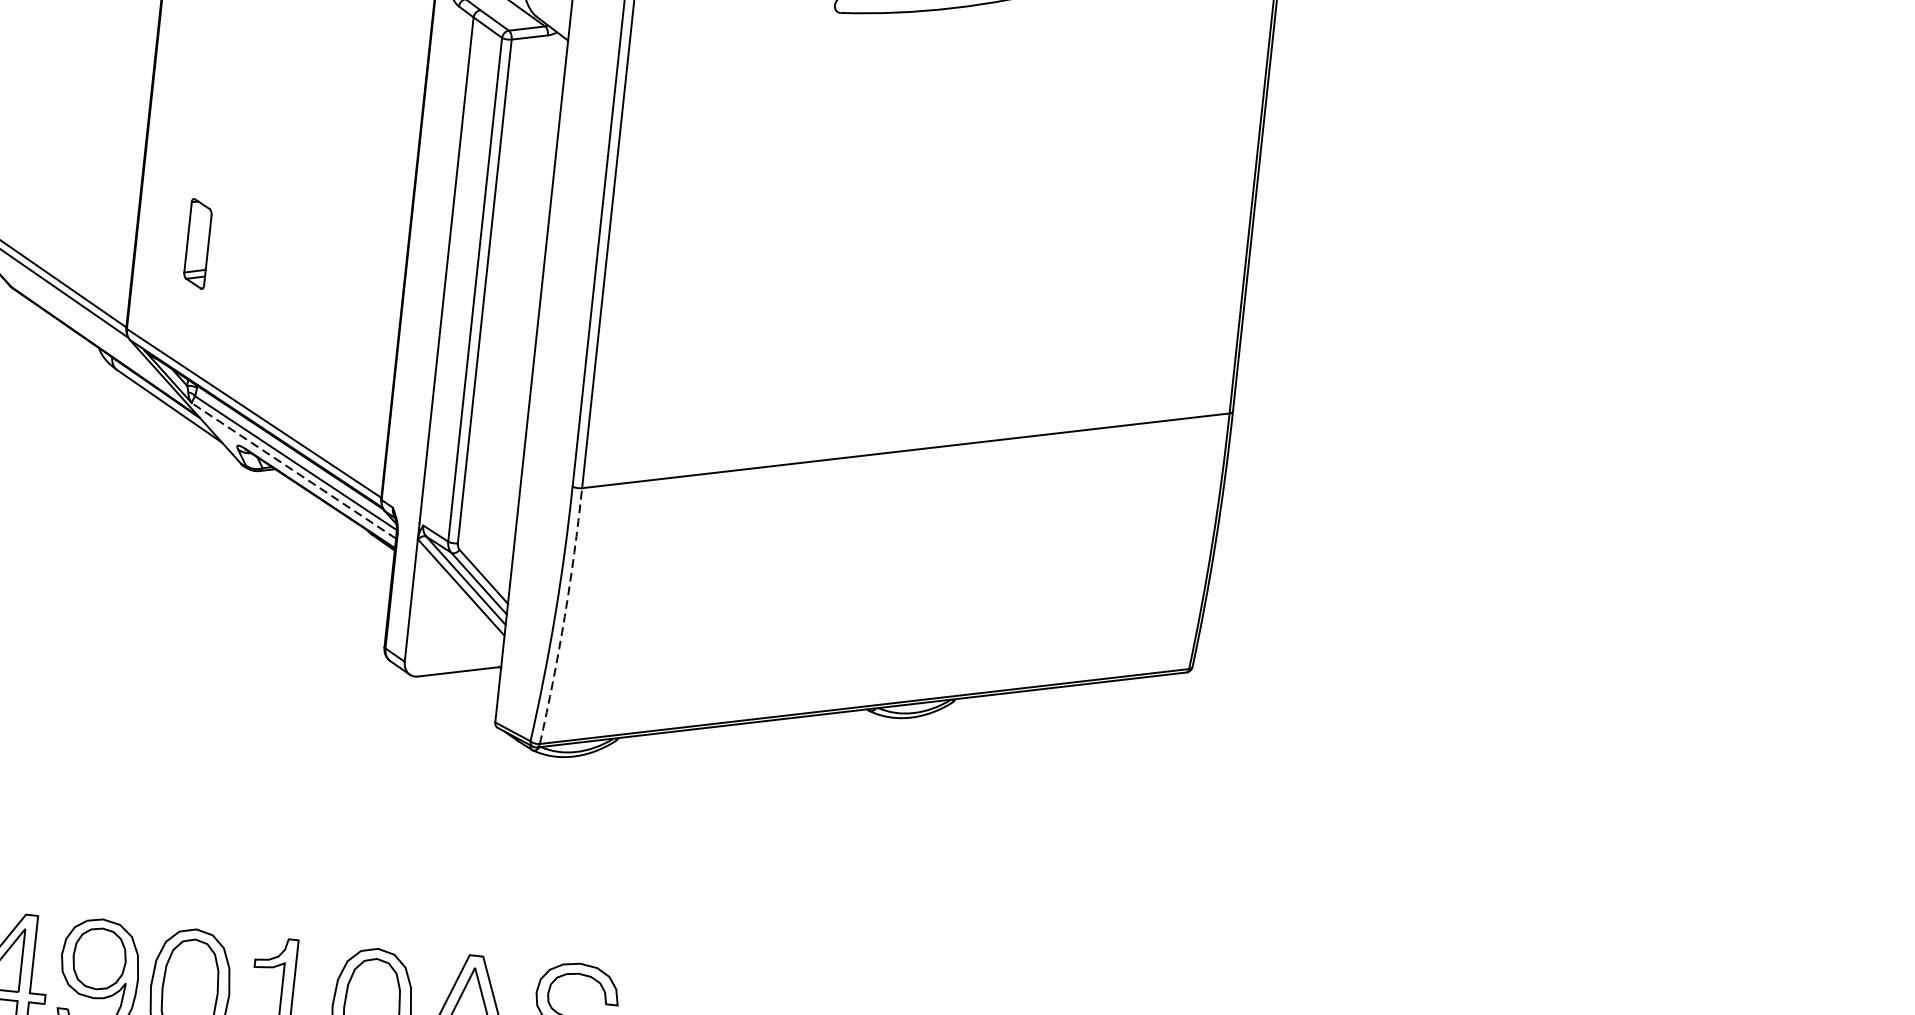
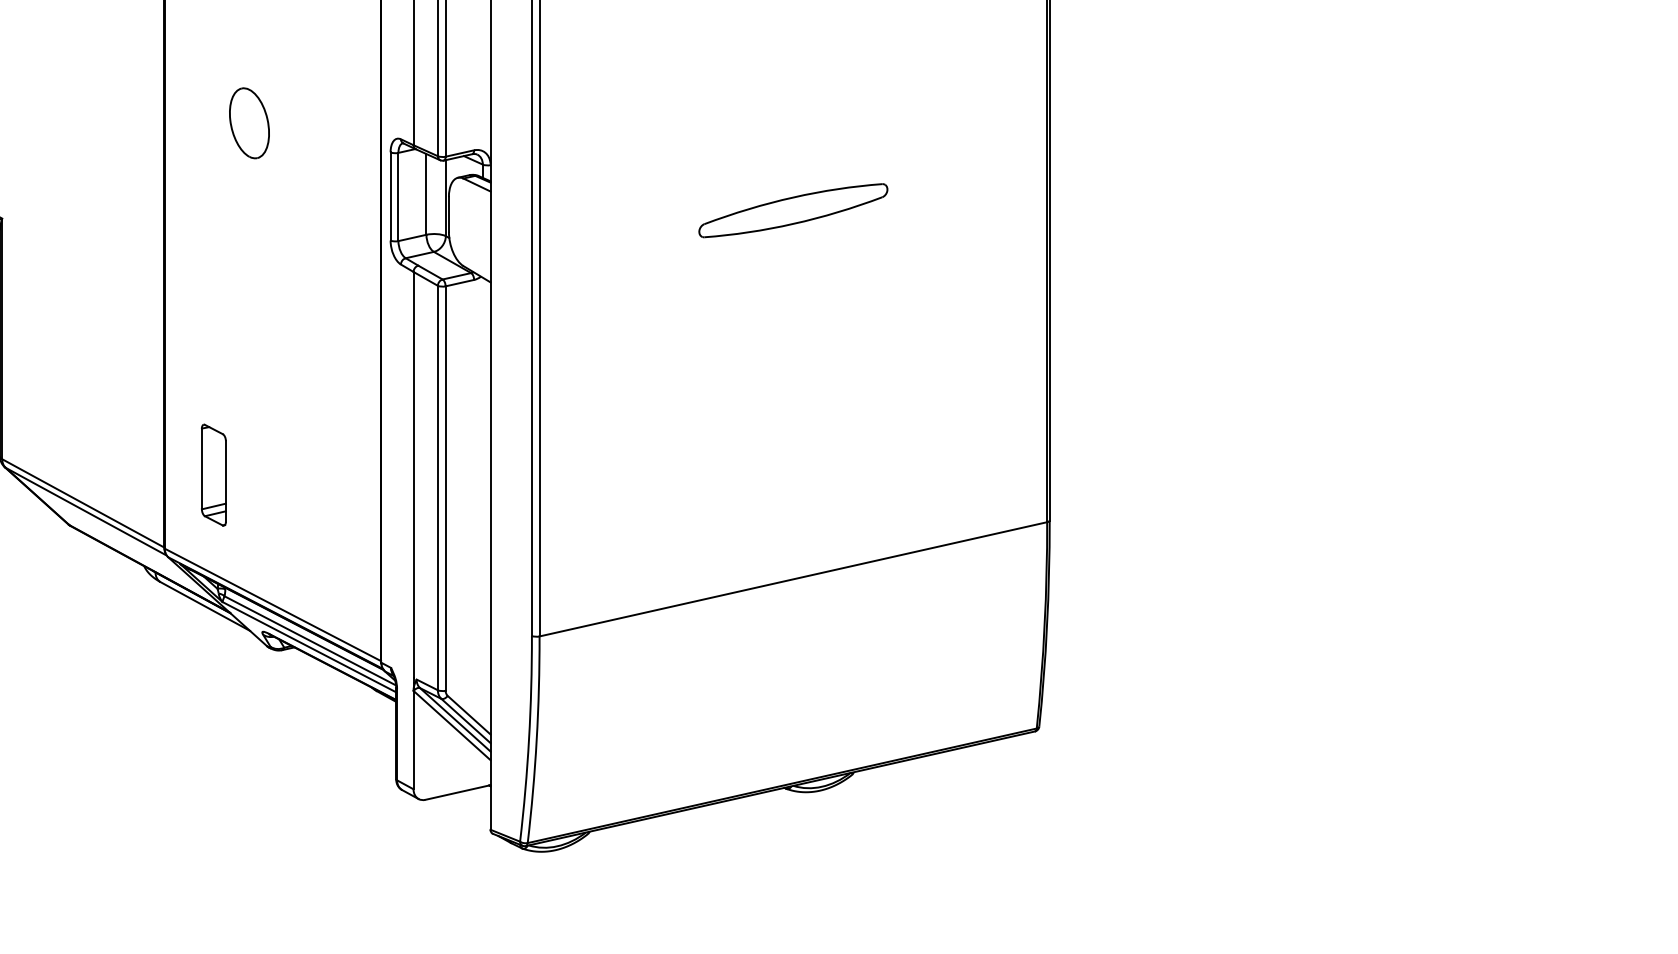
part: (197, 243) -> (213, 474), size x1.43
line: (294, 471) -> (309, 647), dashed -> solid
arc: (564, 616) -> (536, 739), dashed -> solid

